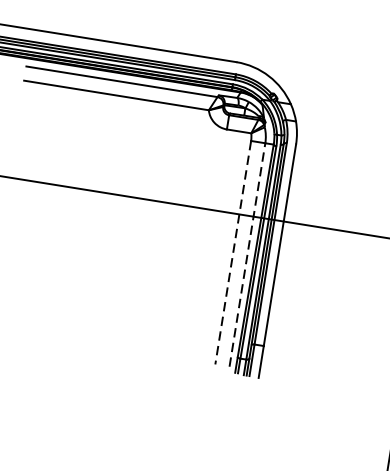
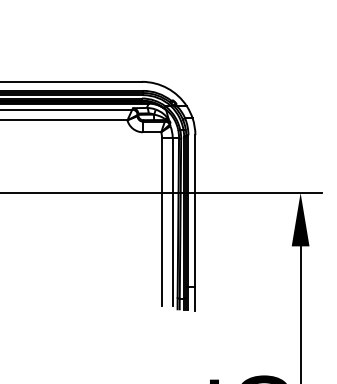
line: (233, 252) -> (162, 221), dashed -> solid
line: (247, 254) -> (172, 221), dashed -> solid

